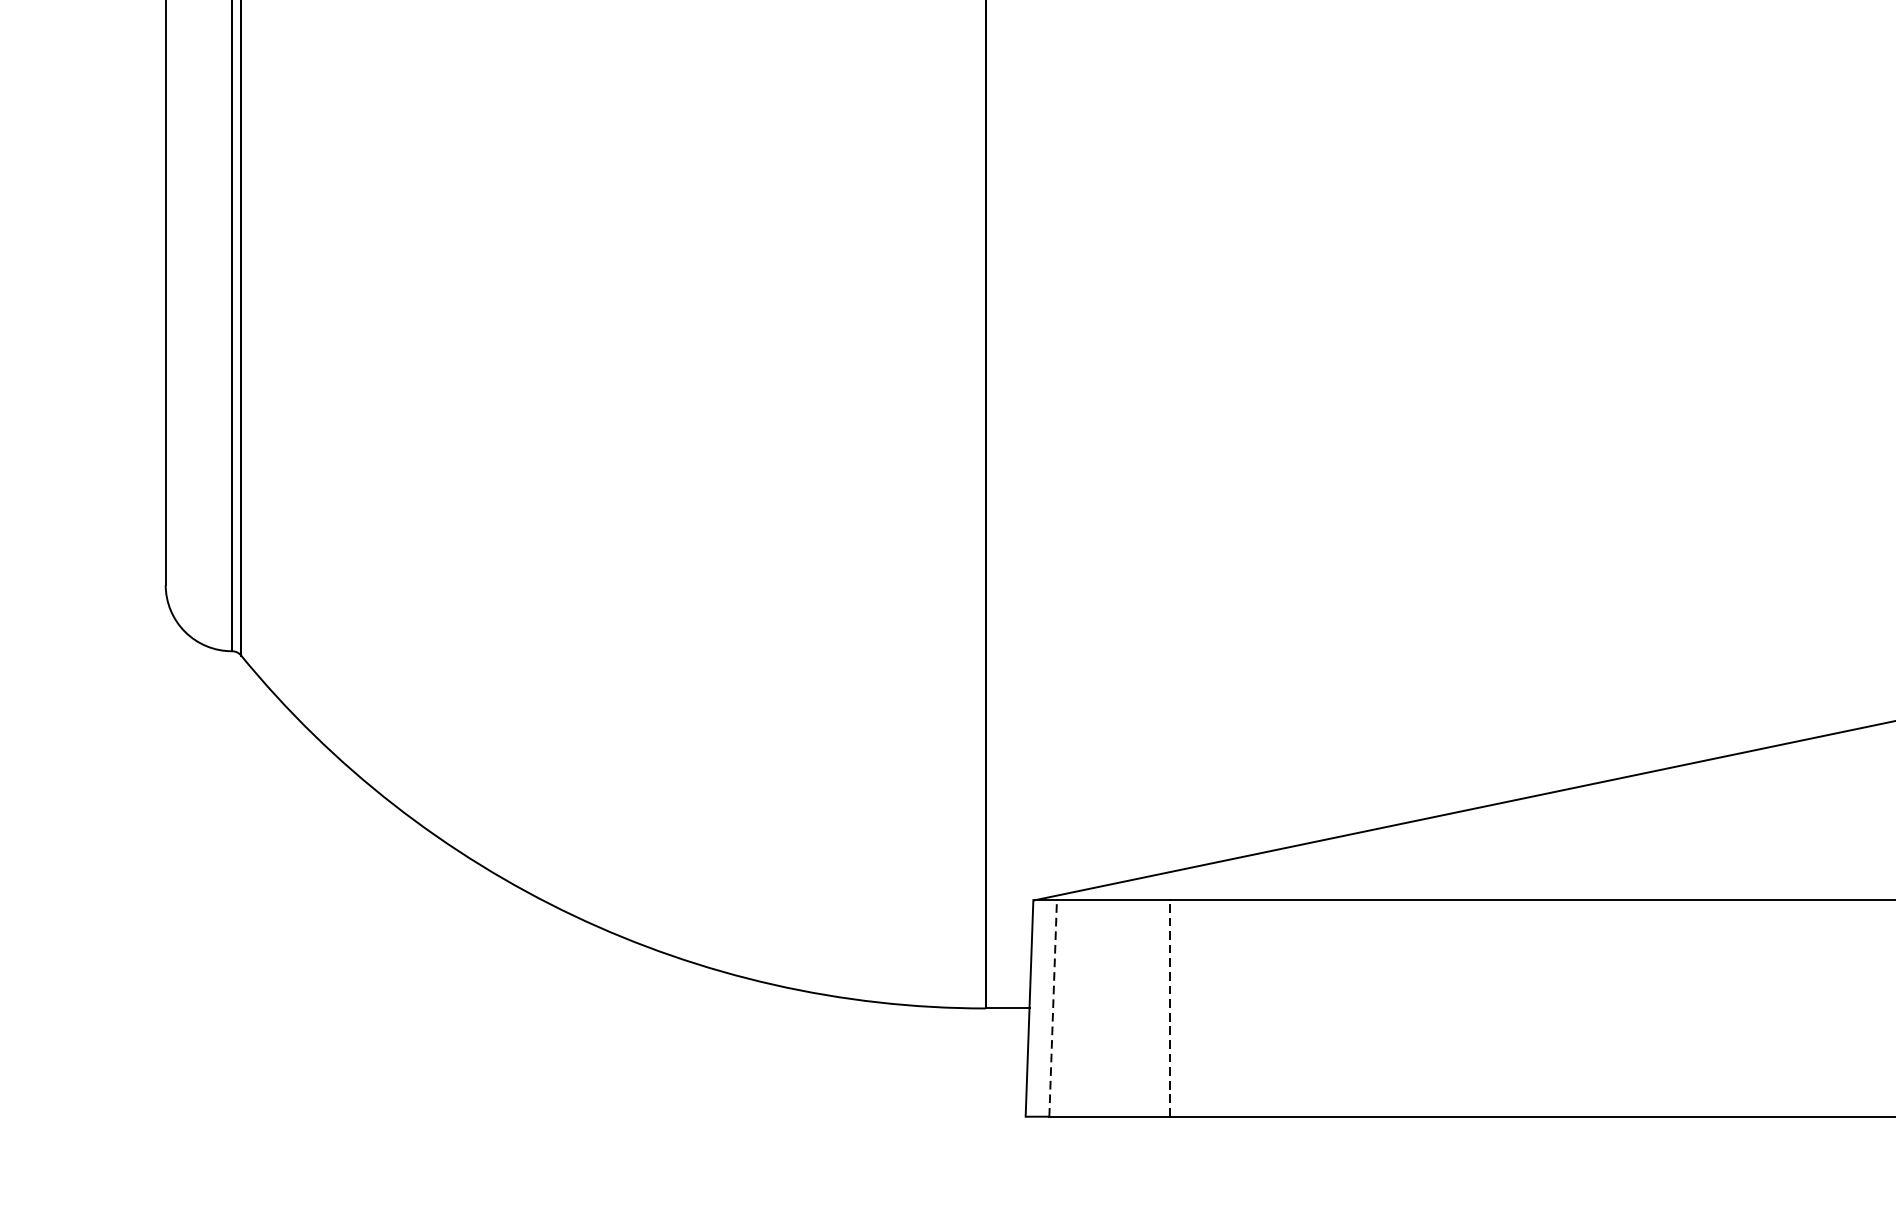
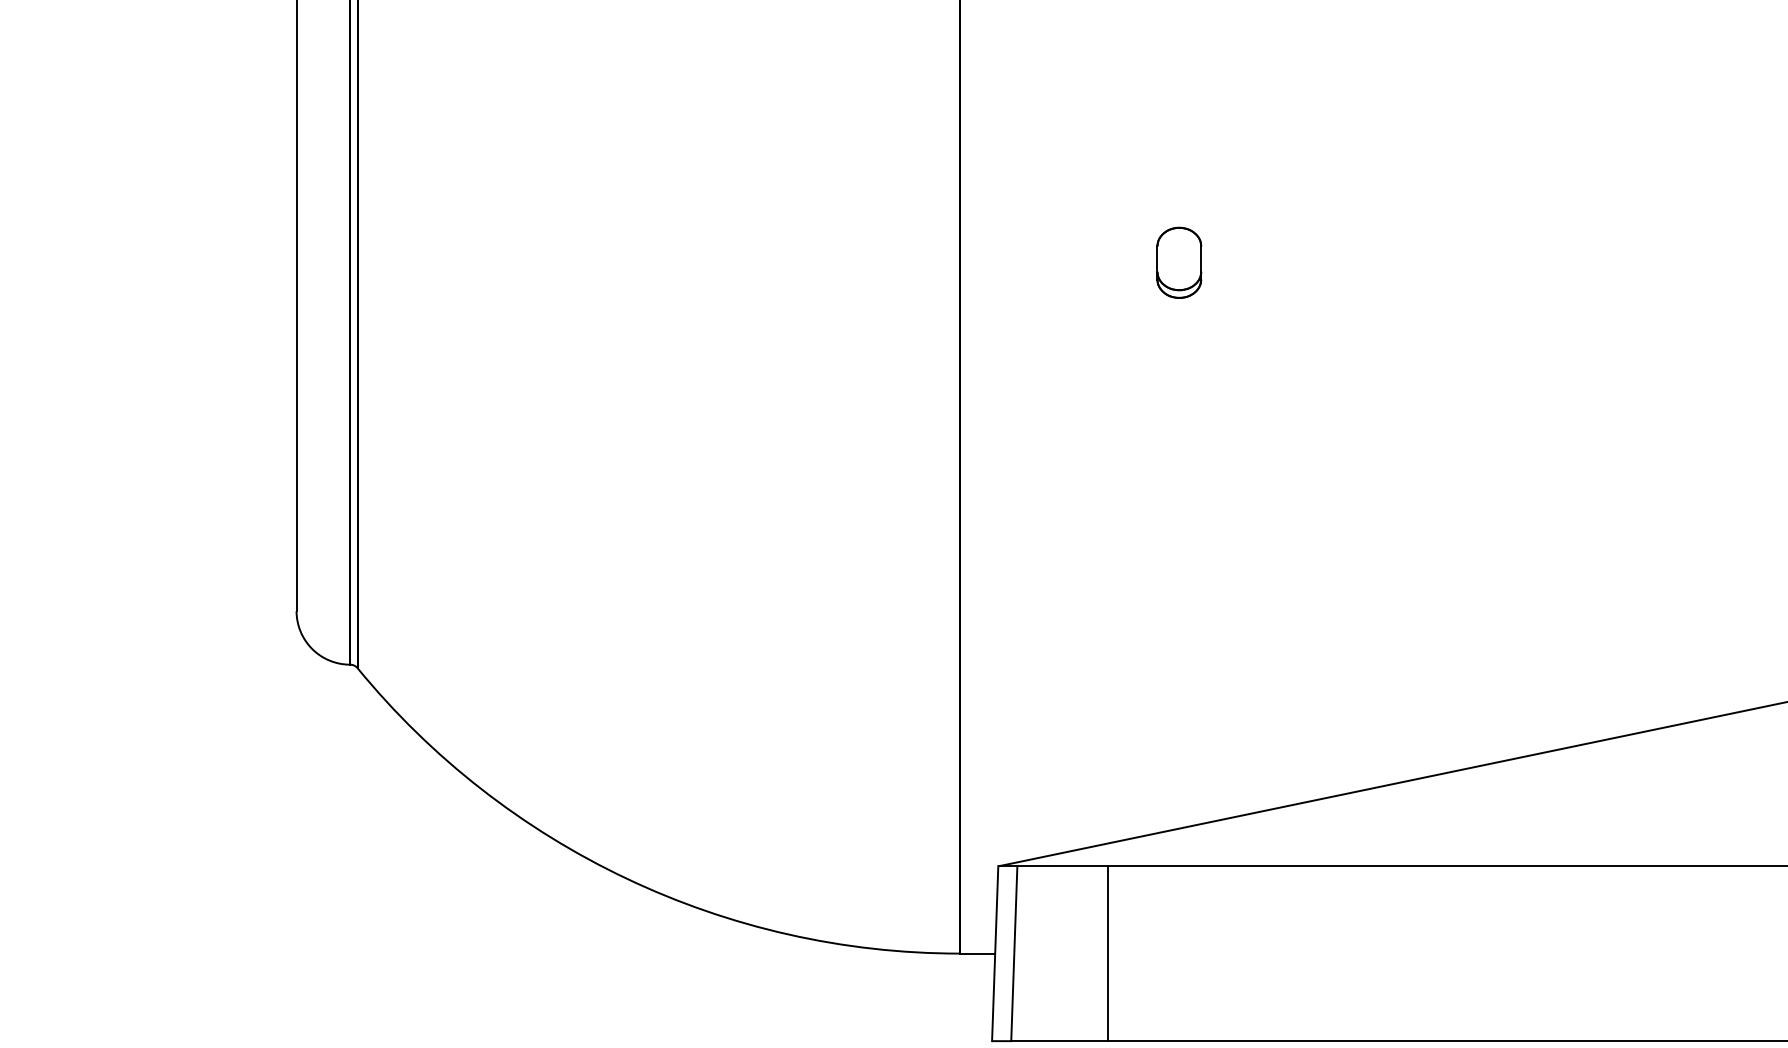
part: (1257, 153) -> (1179, 262), added
line: (1053, 1008) -> (1014, 953), dashed -> solid
line: (1169, 1008) -> (1108, 953), dashed -> solid

